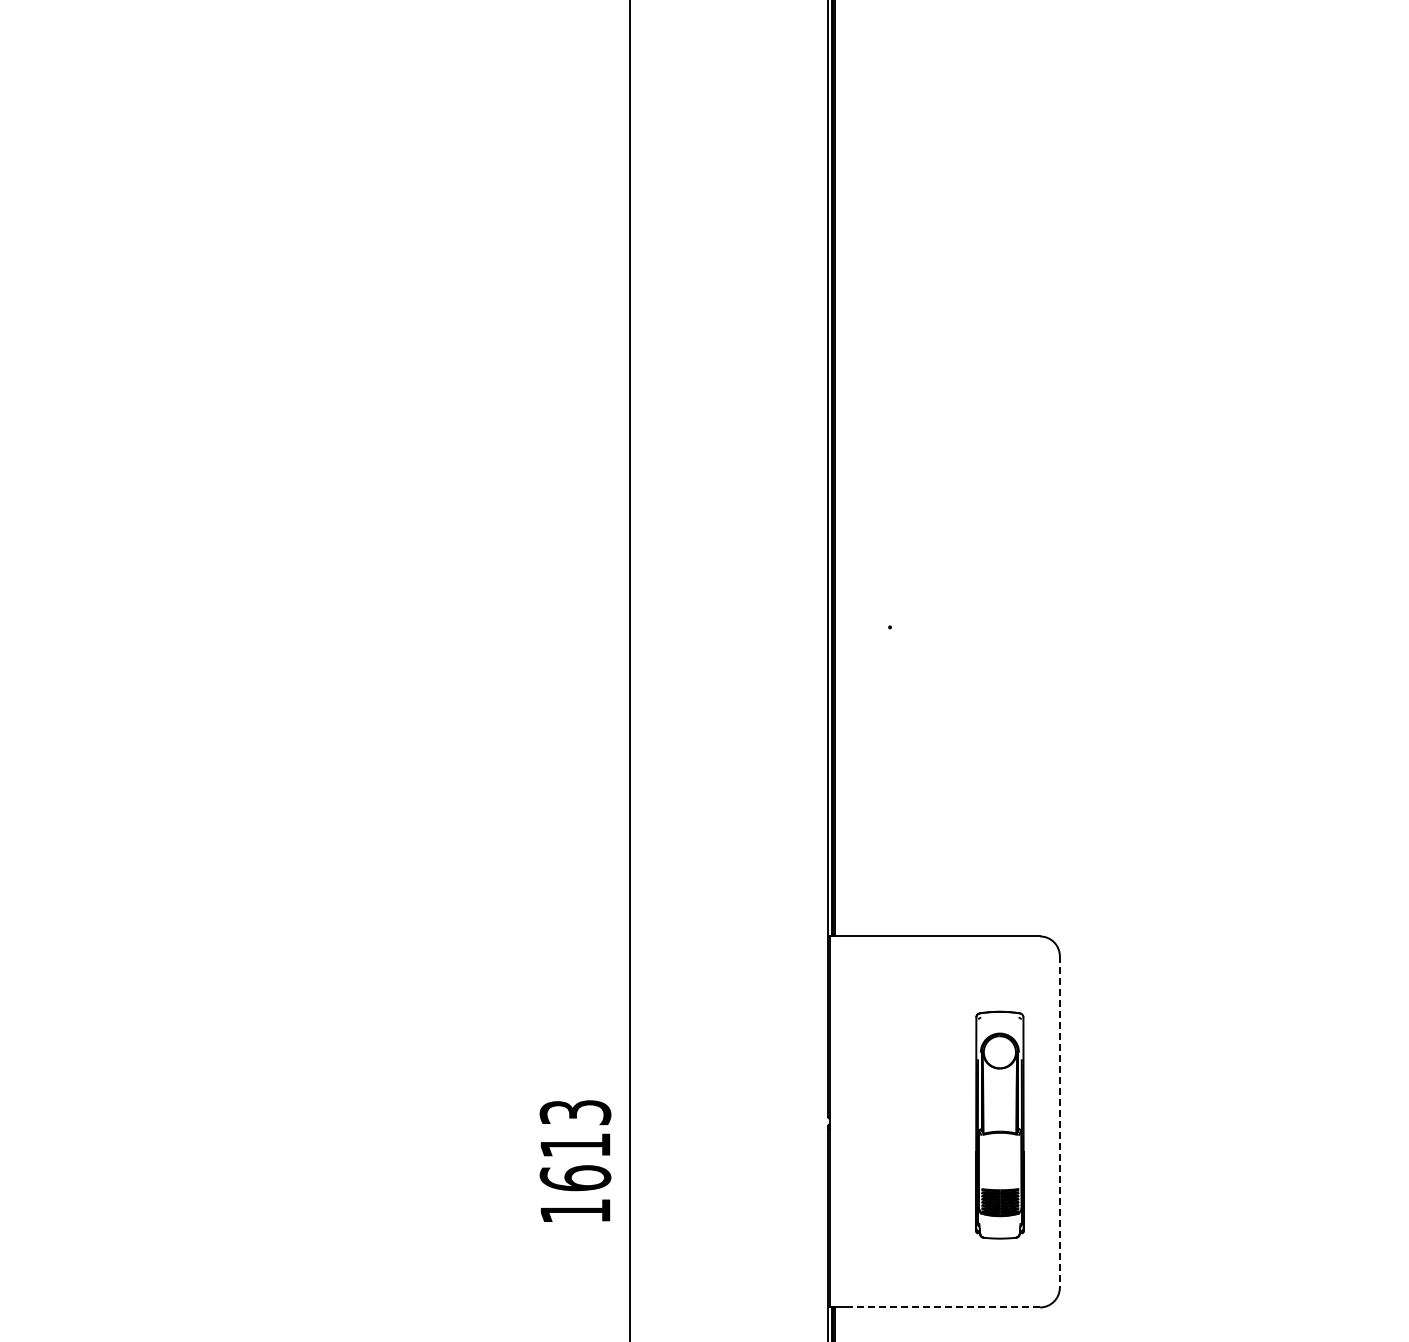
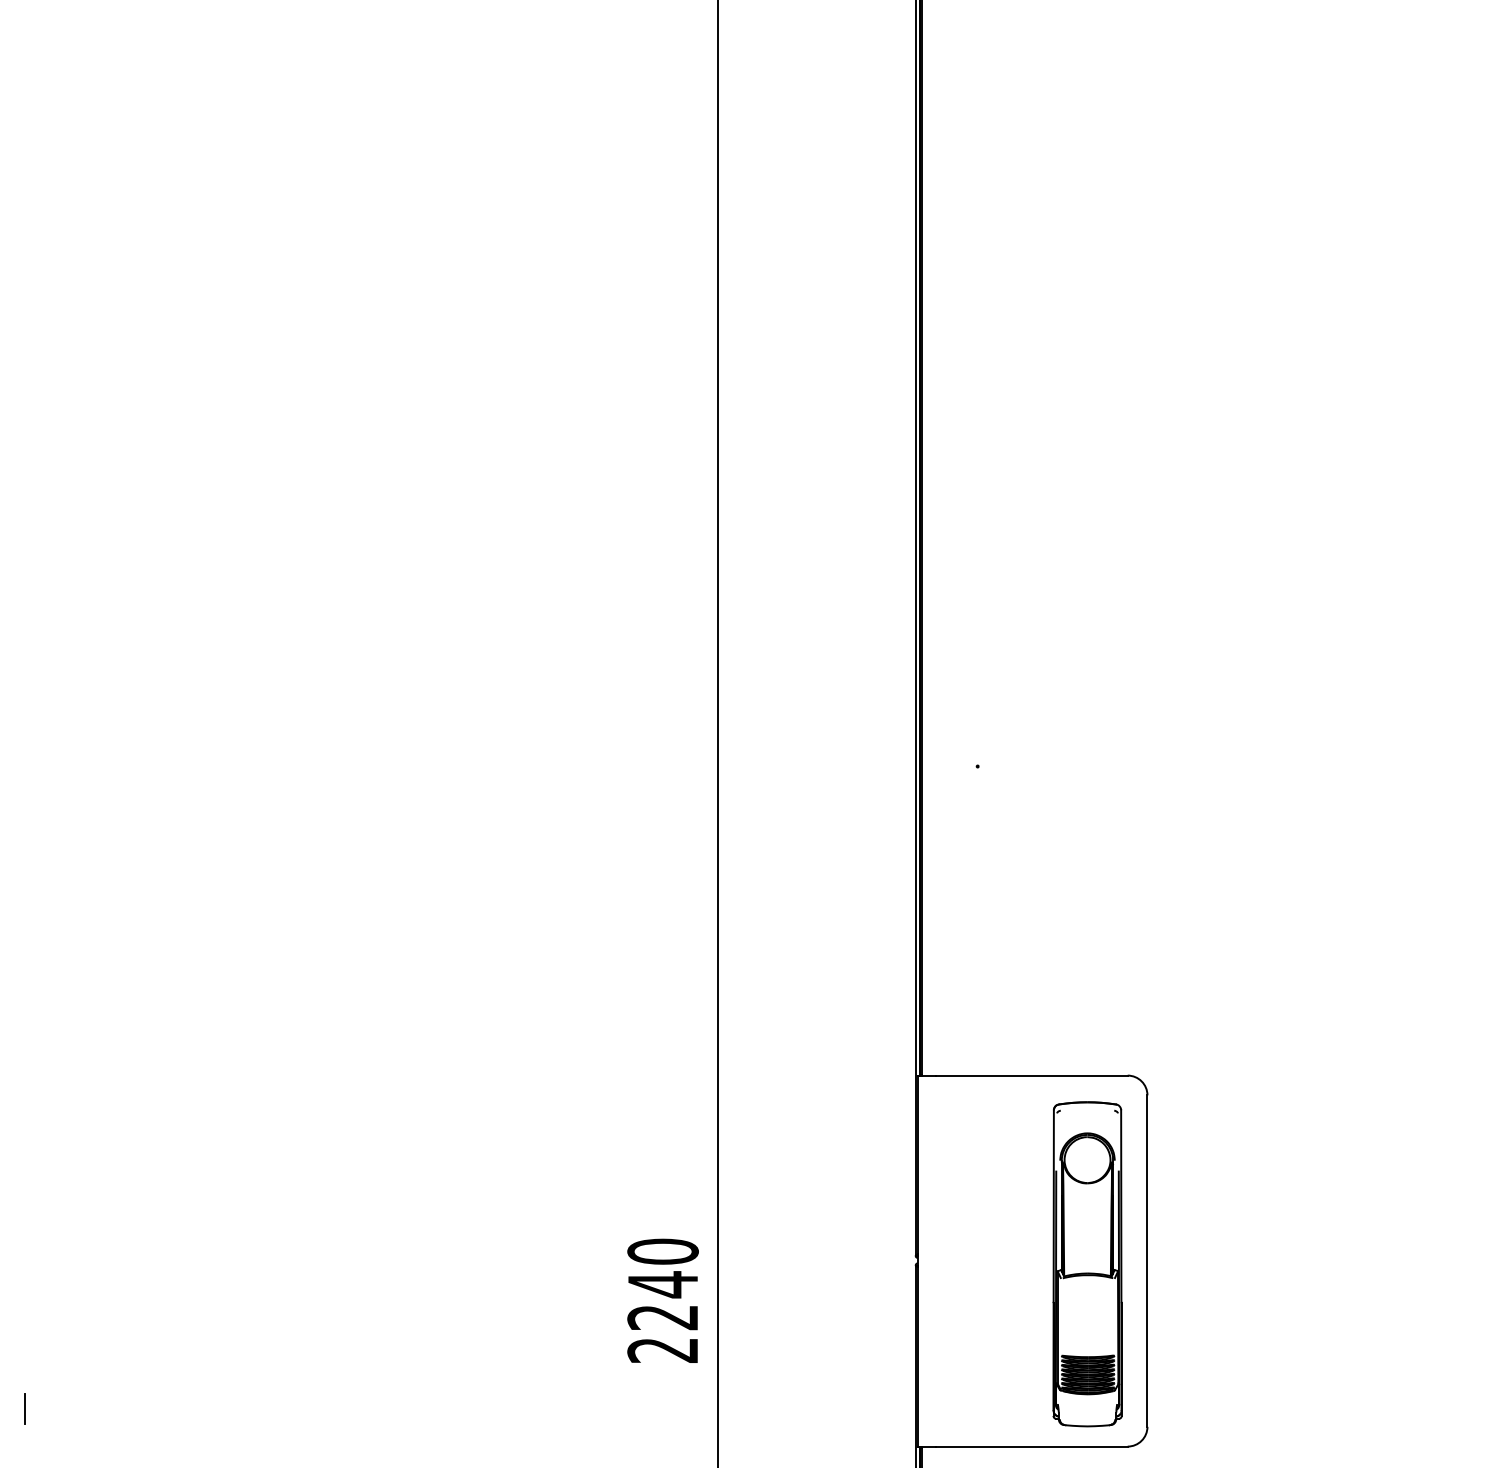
line: (1059, 1122) -> (1147, 1261), dashed -> solid
part: (999, 1125) -> (1087, 1264), size x1.43
text: (574, 1161) -> (662, 1300), 1613 -> 2240
line: (943, 1307) -> (1031, 1446), dashed -> solid

